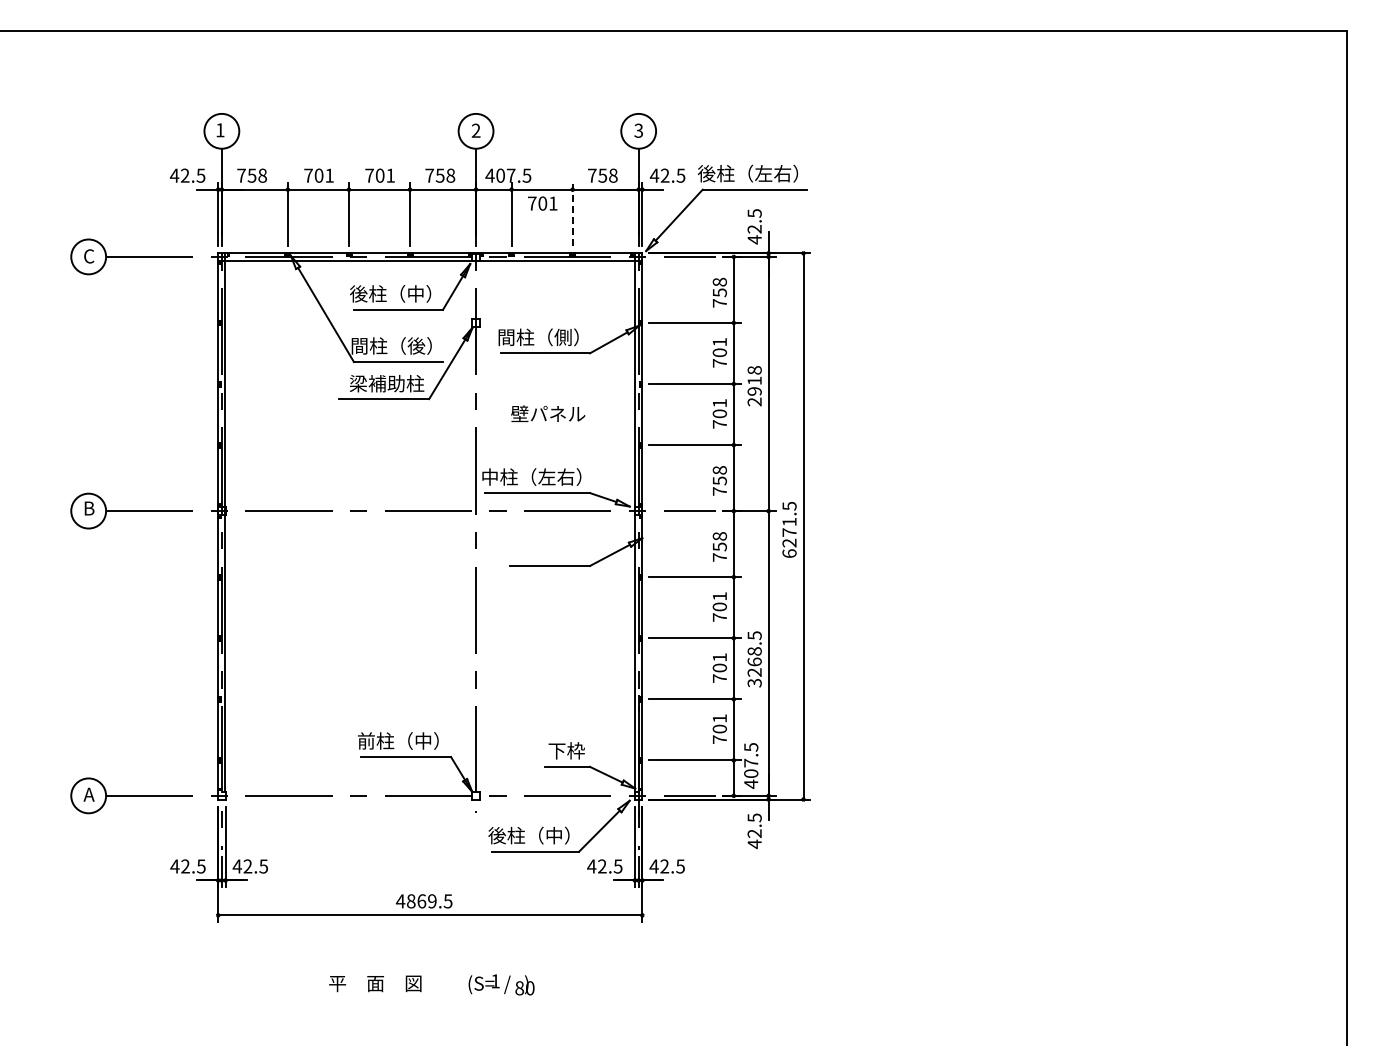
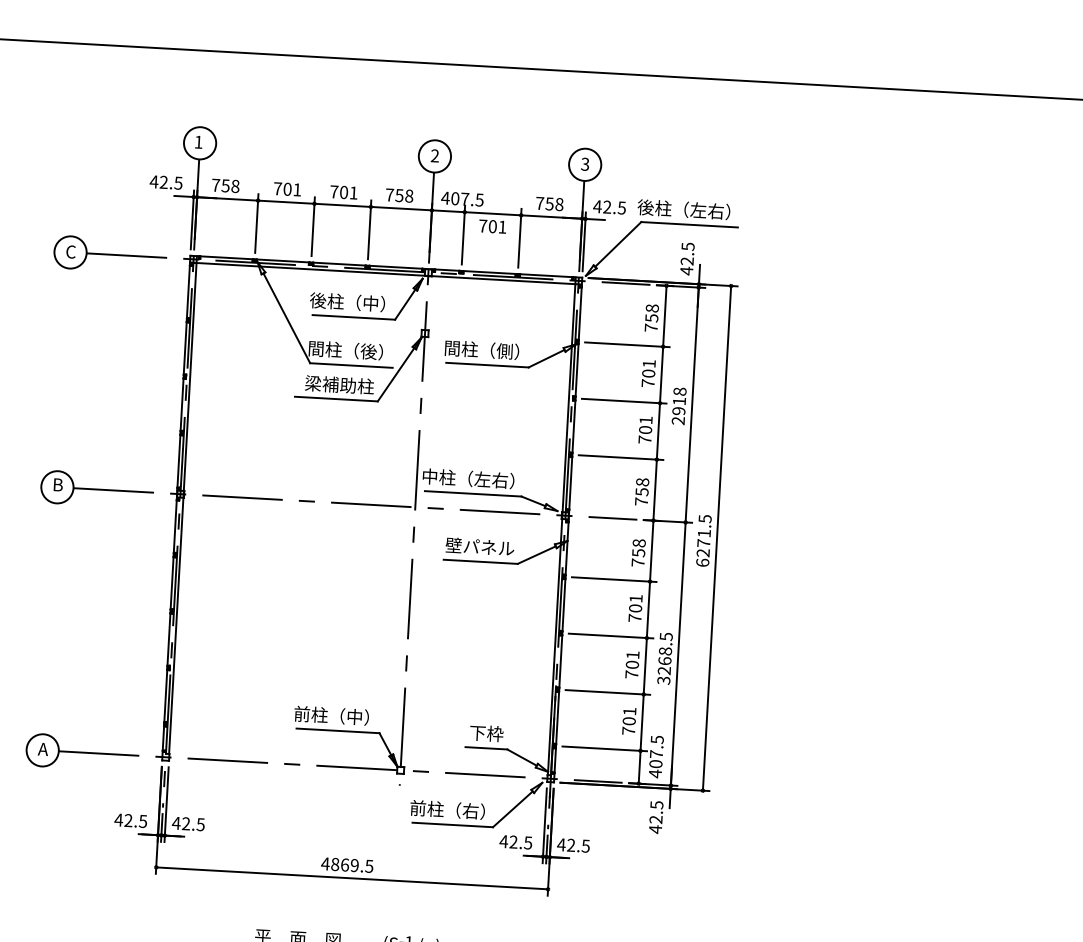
line: (572, 214) -> (519, 238), dashed -> solid
text: (548, 413) -> (480, 546), moved
text: (525, 835) -> (444, 809), 後柱（中） -> 前柱（右）

